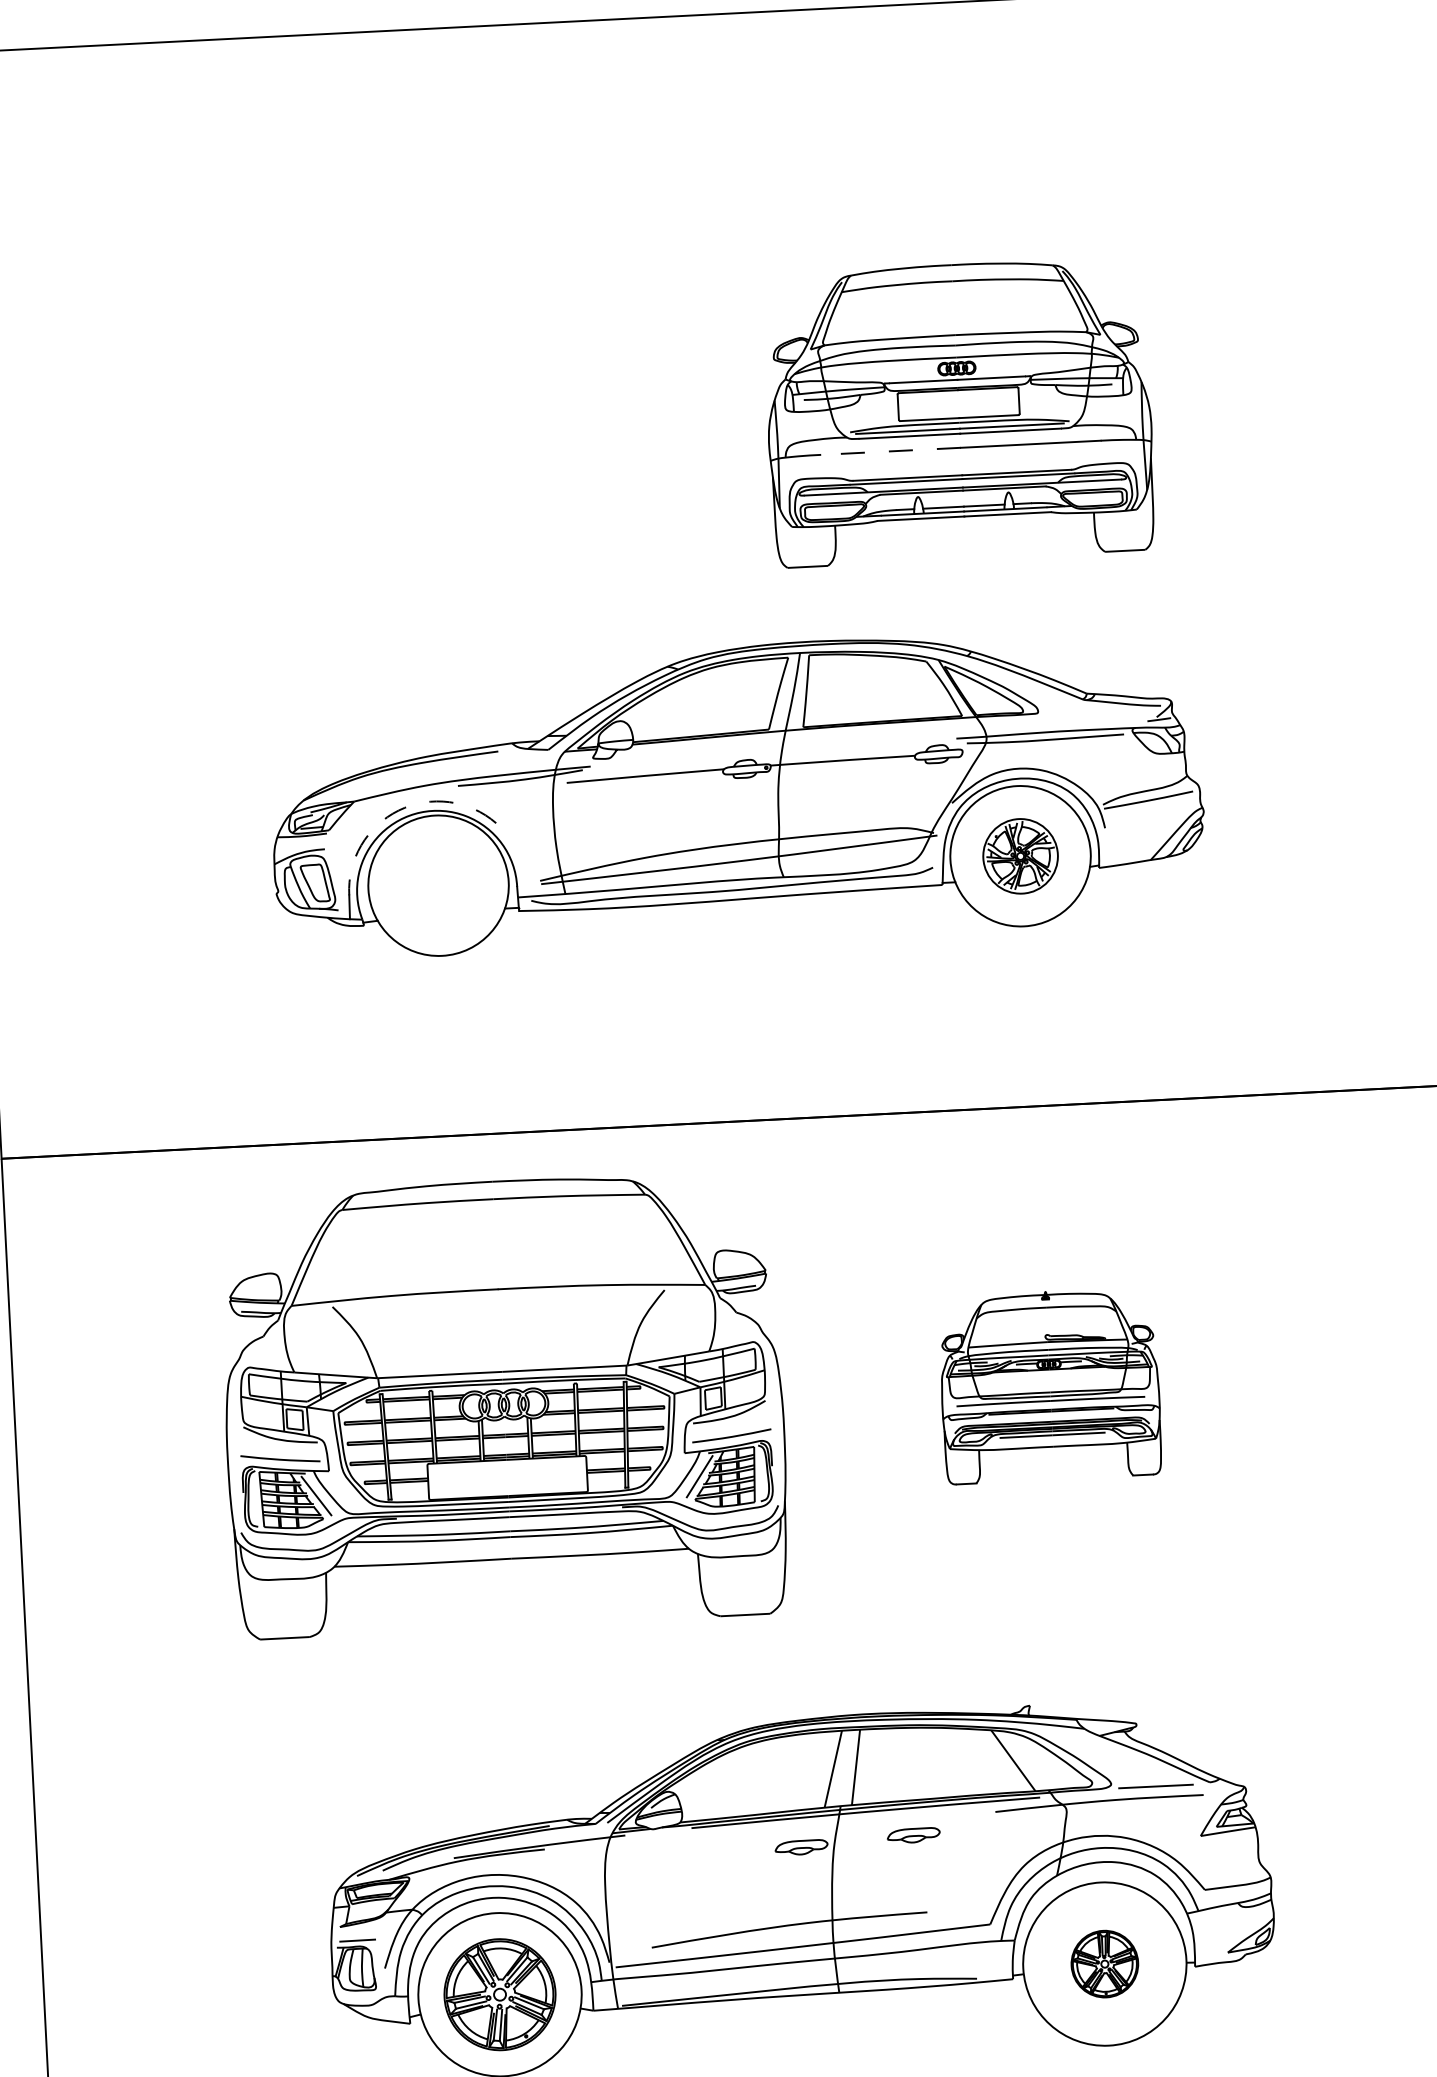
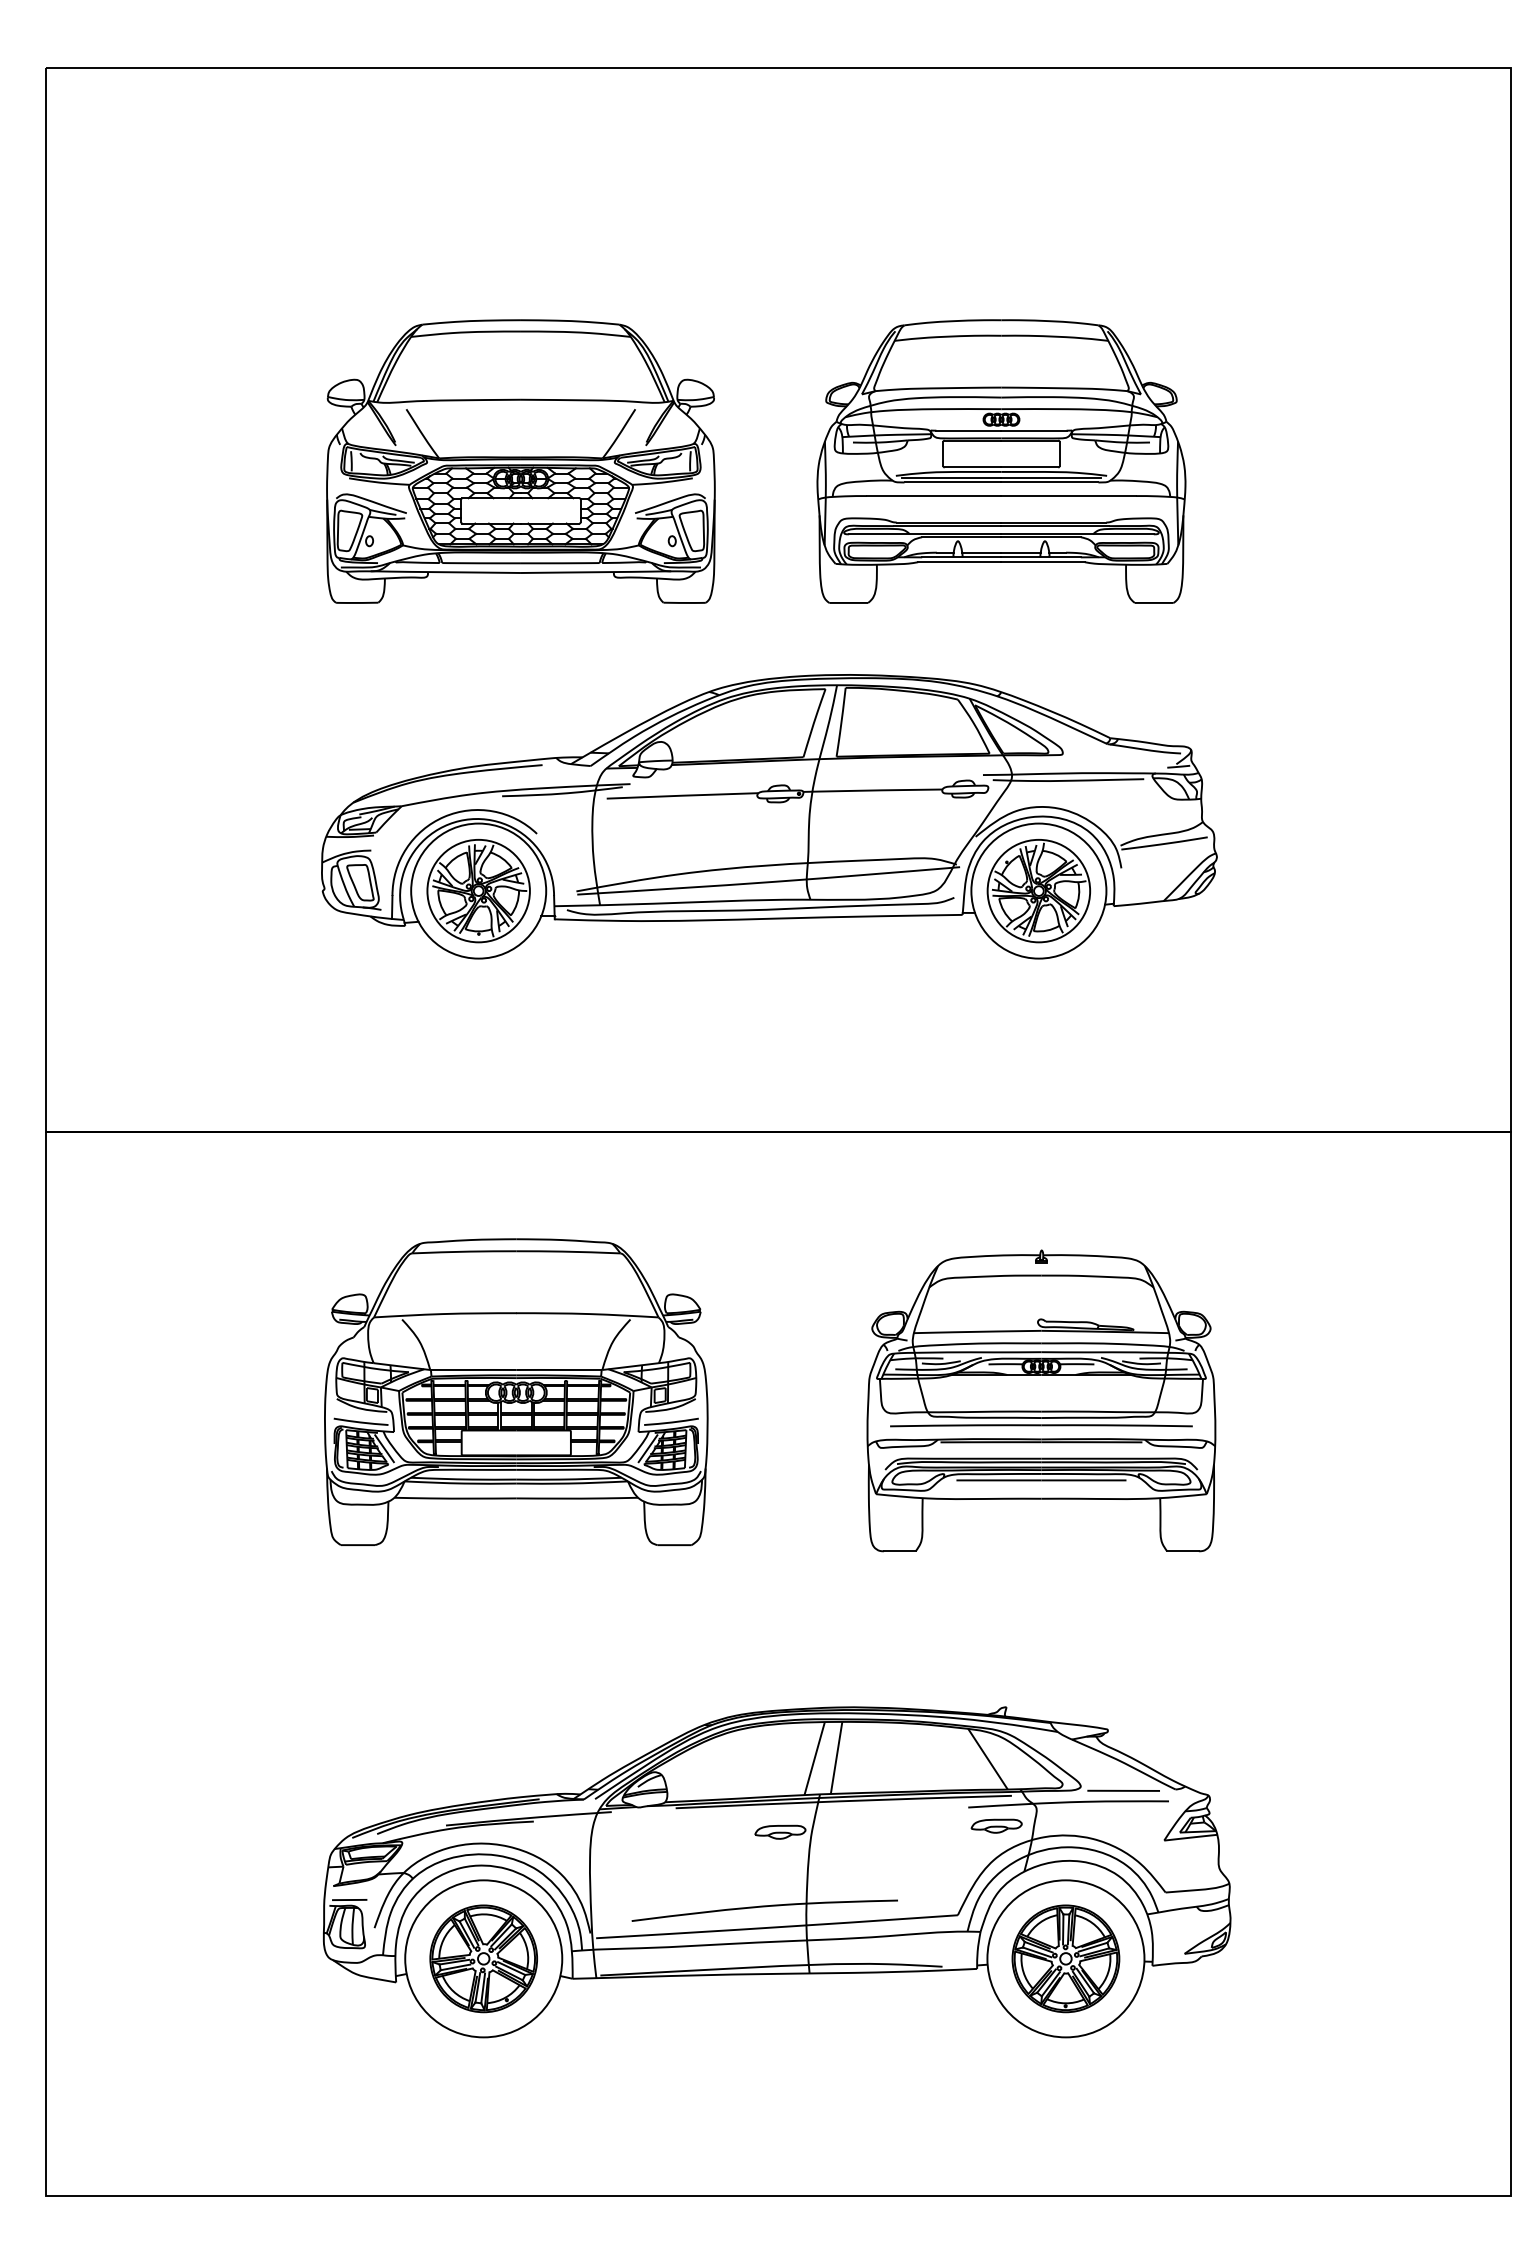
part: (459, 437) -> (520, 461), added
line: (890, 451) -> (933, 496), dashed -> solid
arc: (399, 810) -> (444, 816), dashed -> solid
part: (1020, 856) -> (1038, 891), size x1.43
part: (438, 886) -> (478, 891), added
part: (1050, 1385) -> (1041, 1400), size x1.67
part: (504, 1404) -> (516, 1392), size x0.71
part: (913, 1834) -> (996, 1825), moved
part: (1104, 1963) -> (1065, 1958), size x1.67

